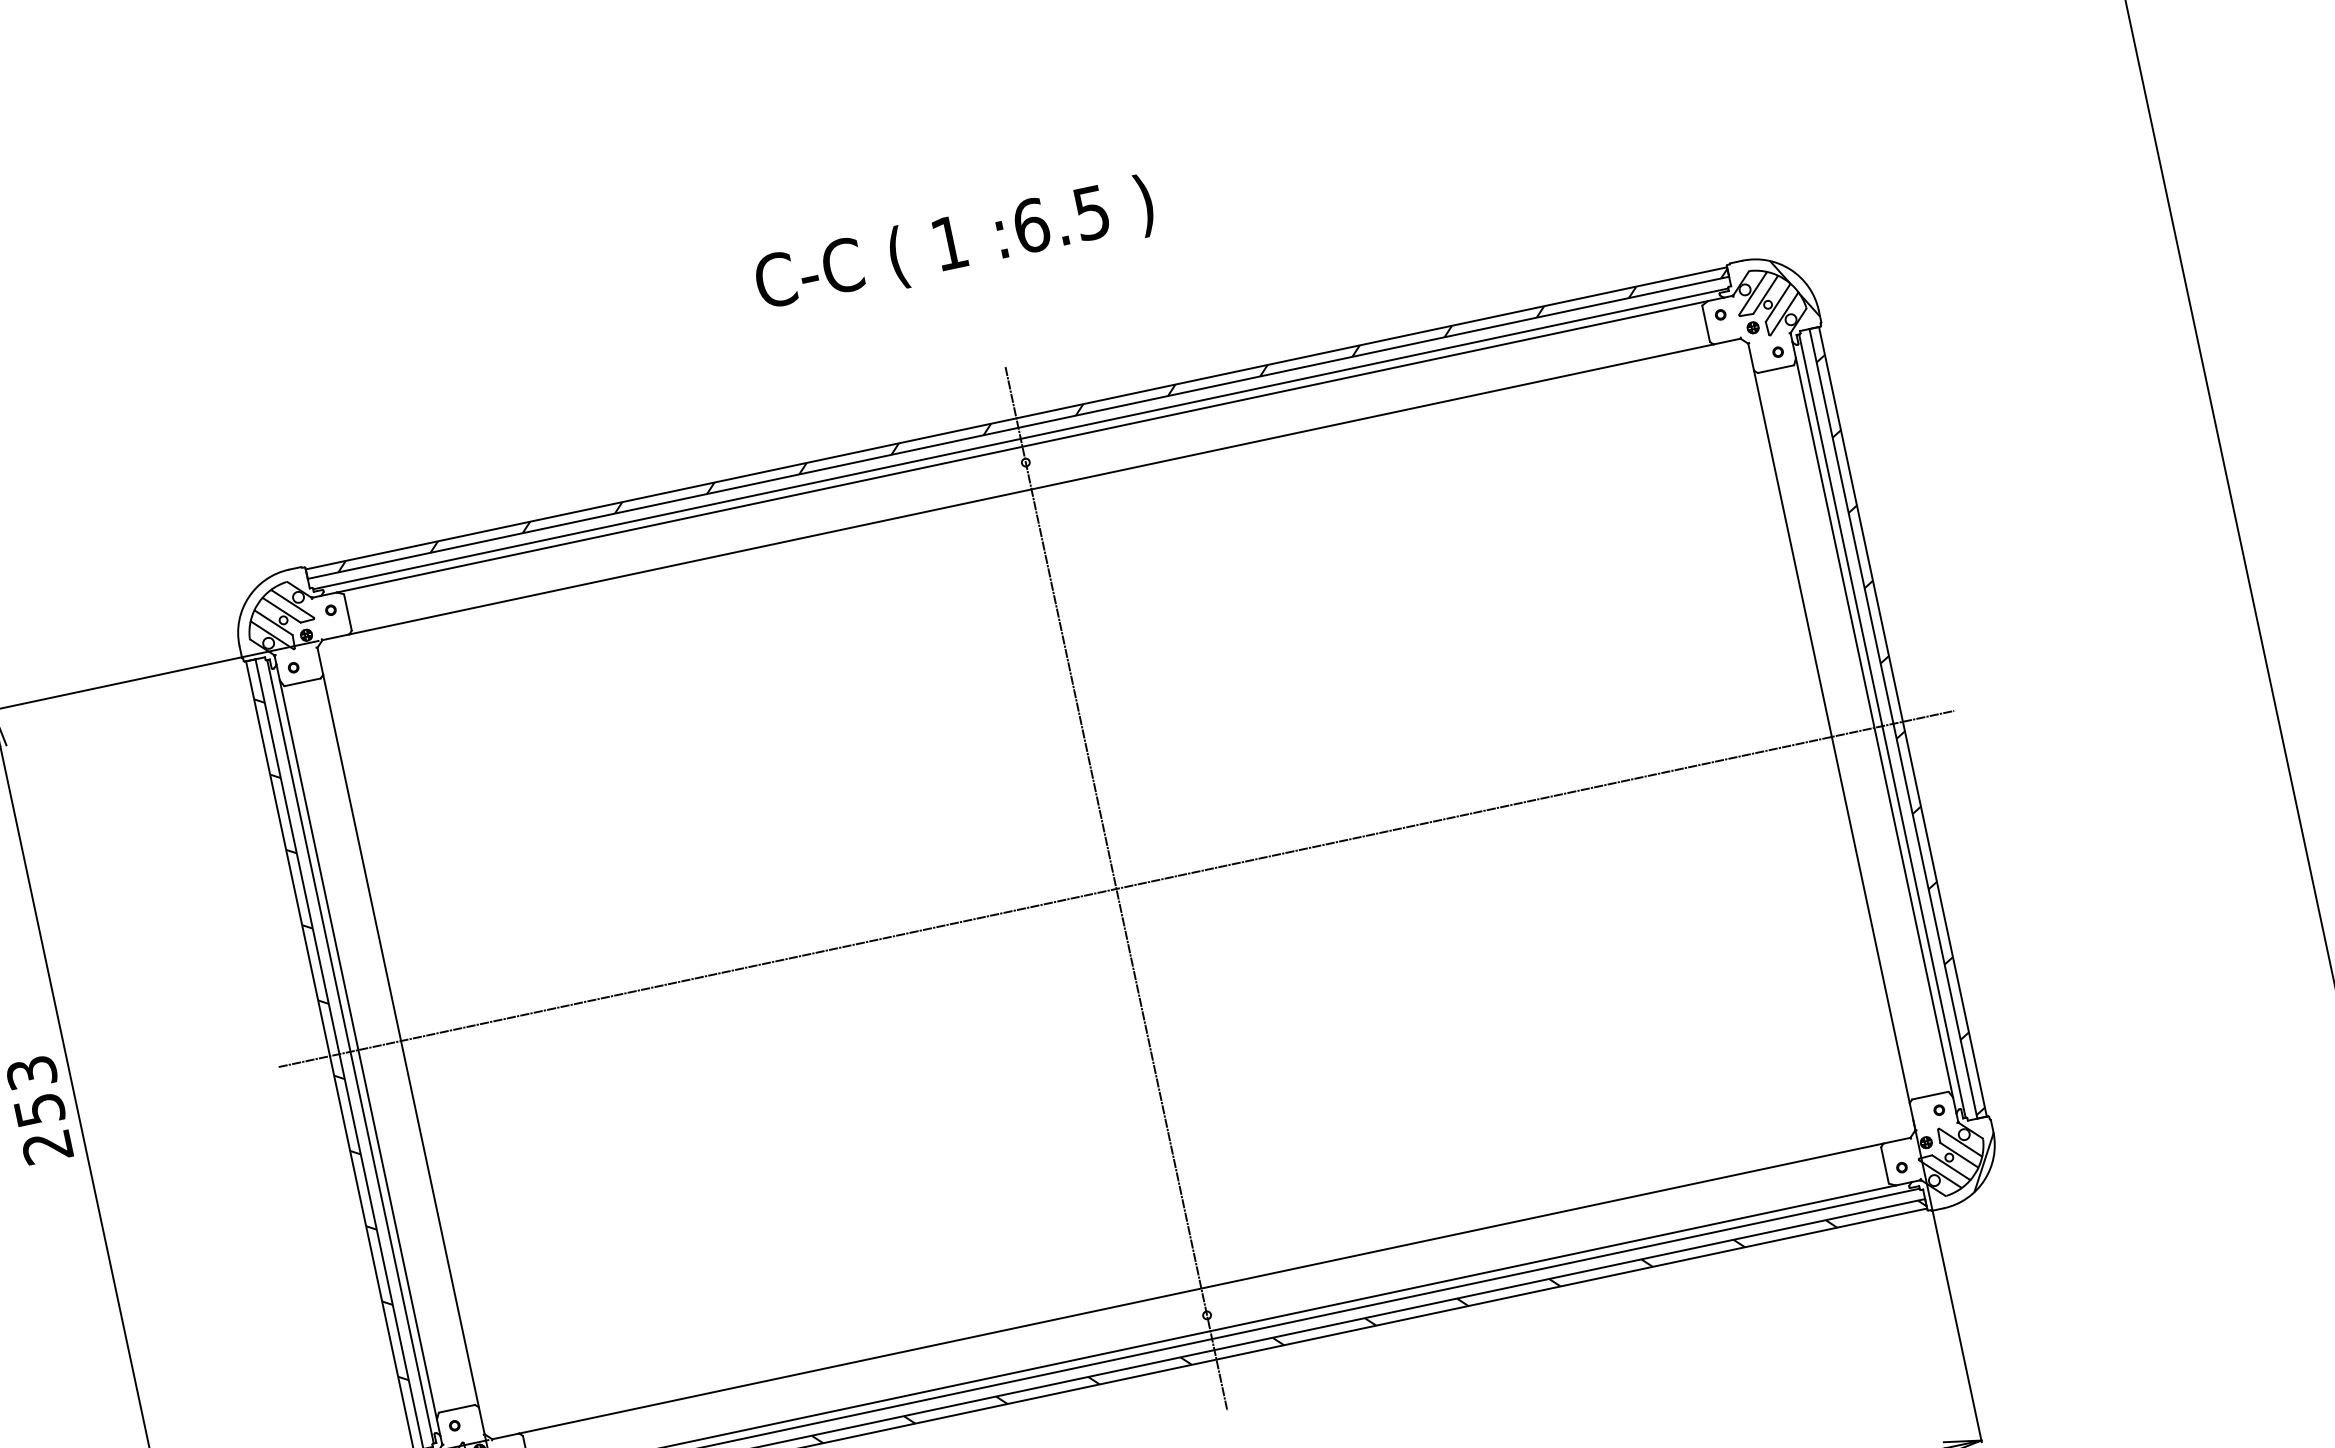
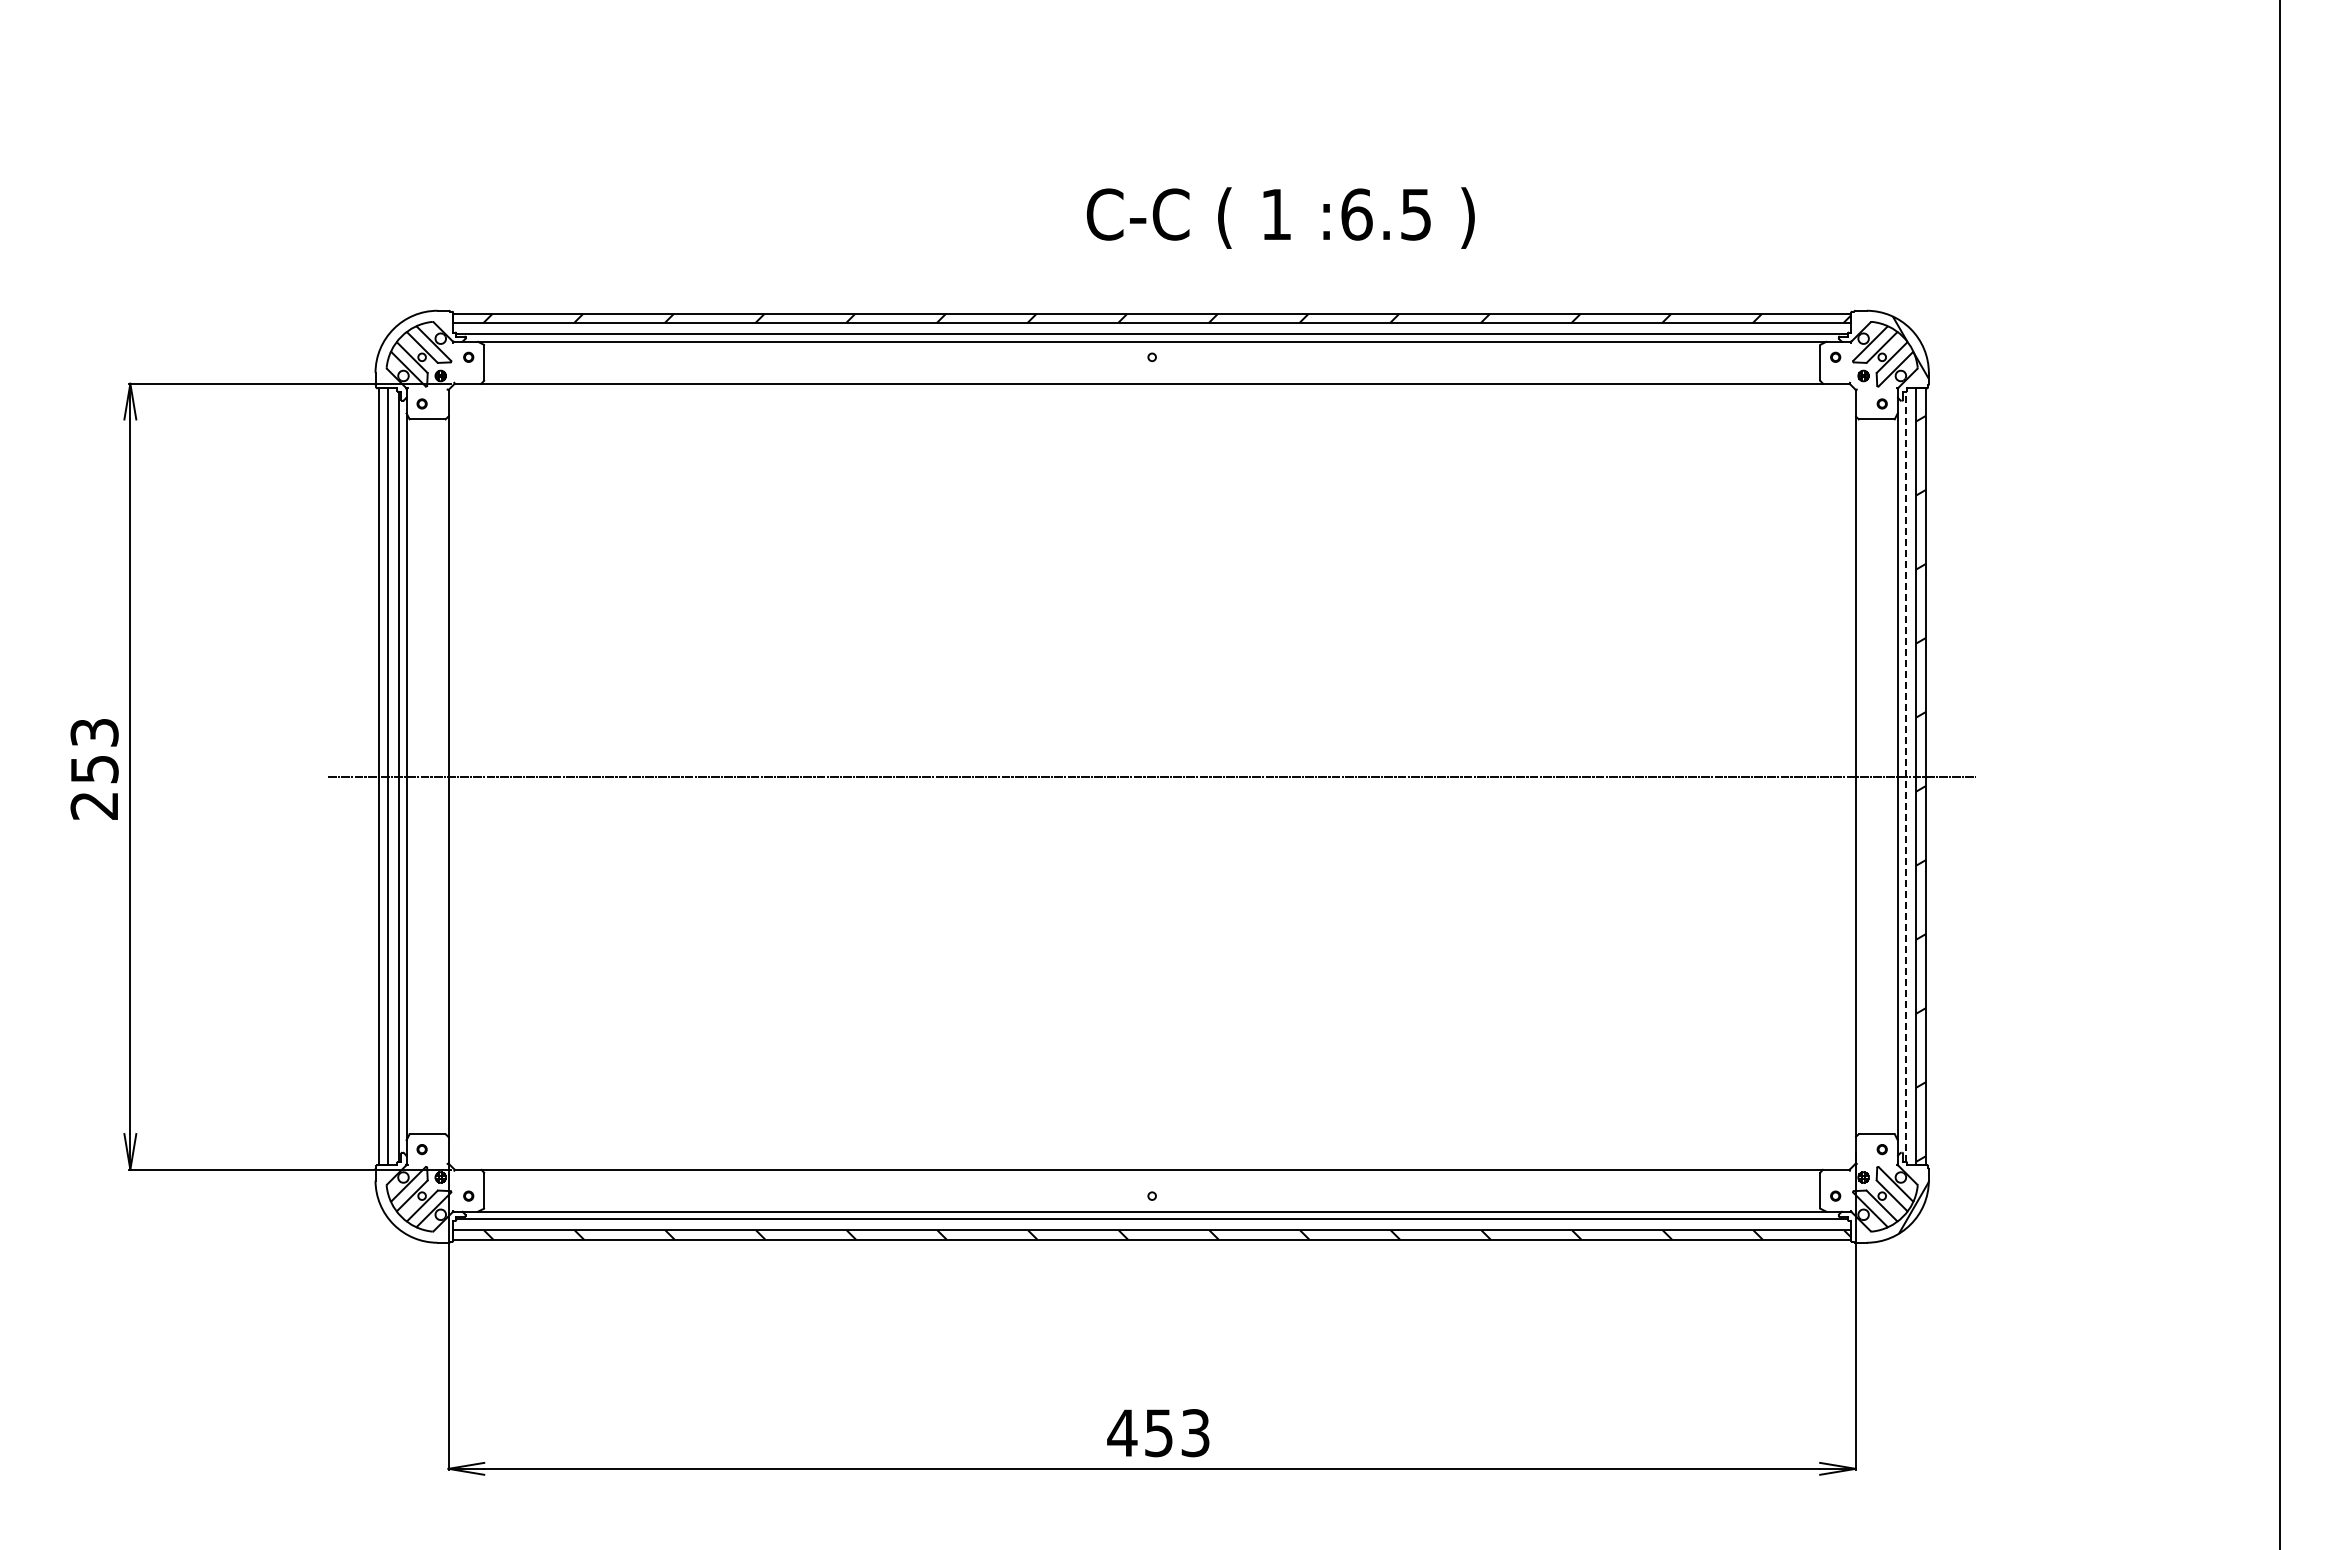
text: (954, 245) -> (1280, 217), moved
line: (1882, 725) -> (1905, 776), solid -> dashed
line: (1116, 888) -> (1152, 776), removed
hatch: (330, 1039) -> (382, 761), removed

